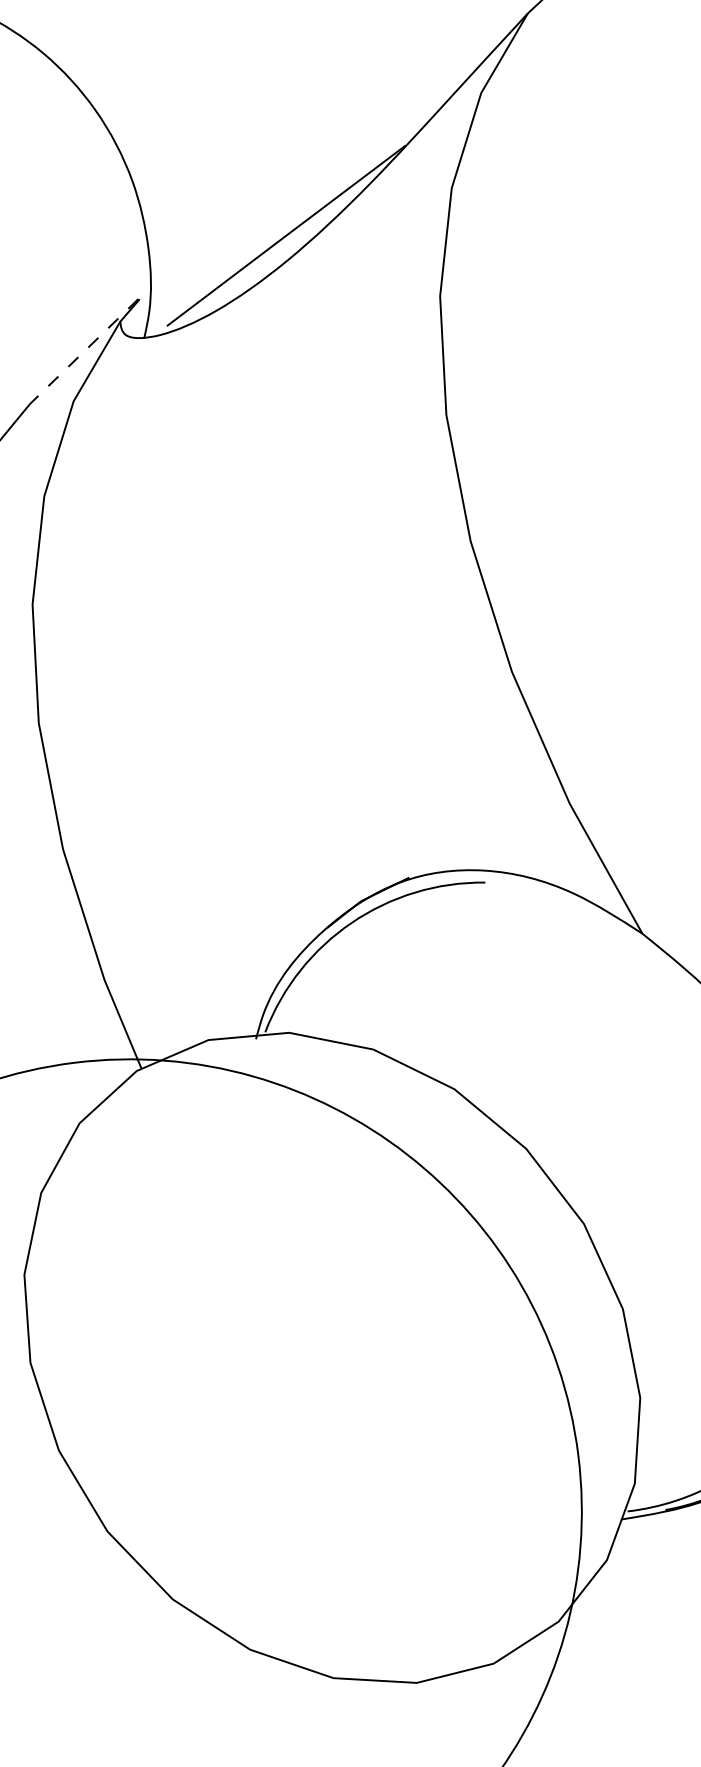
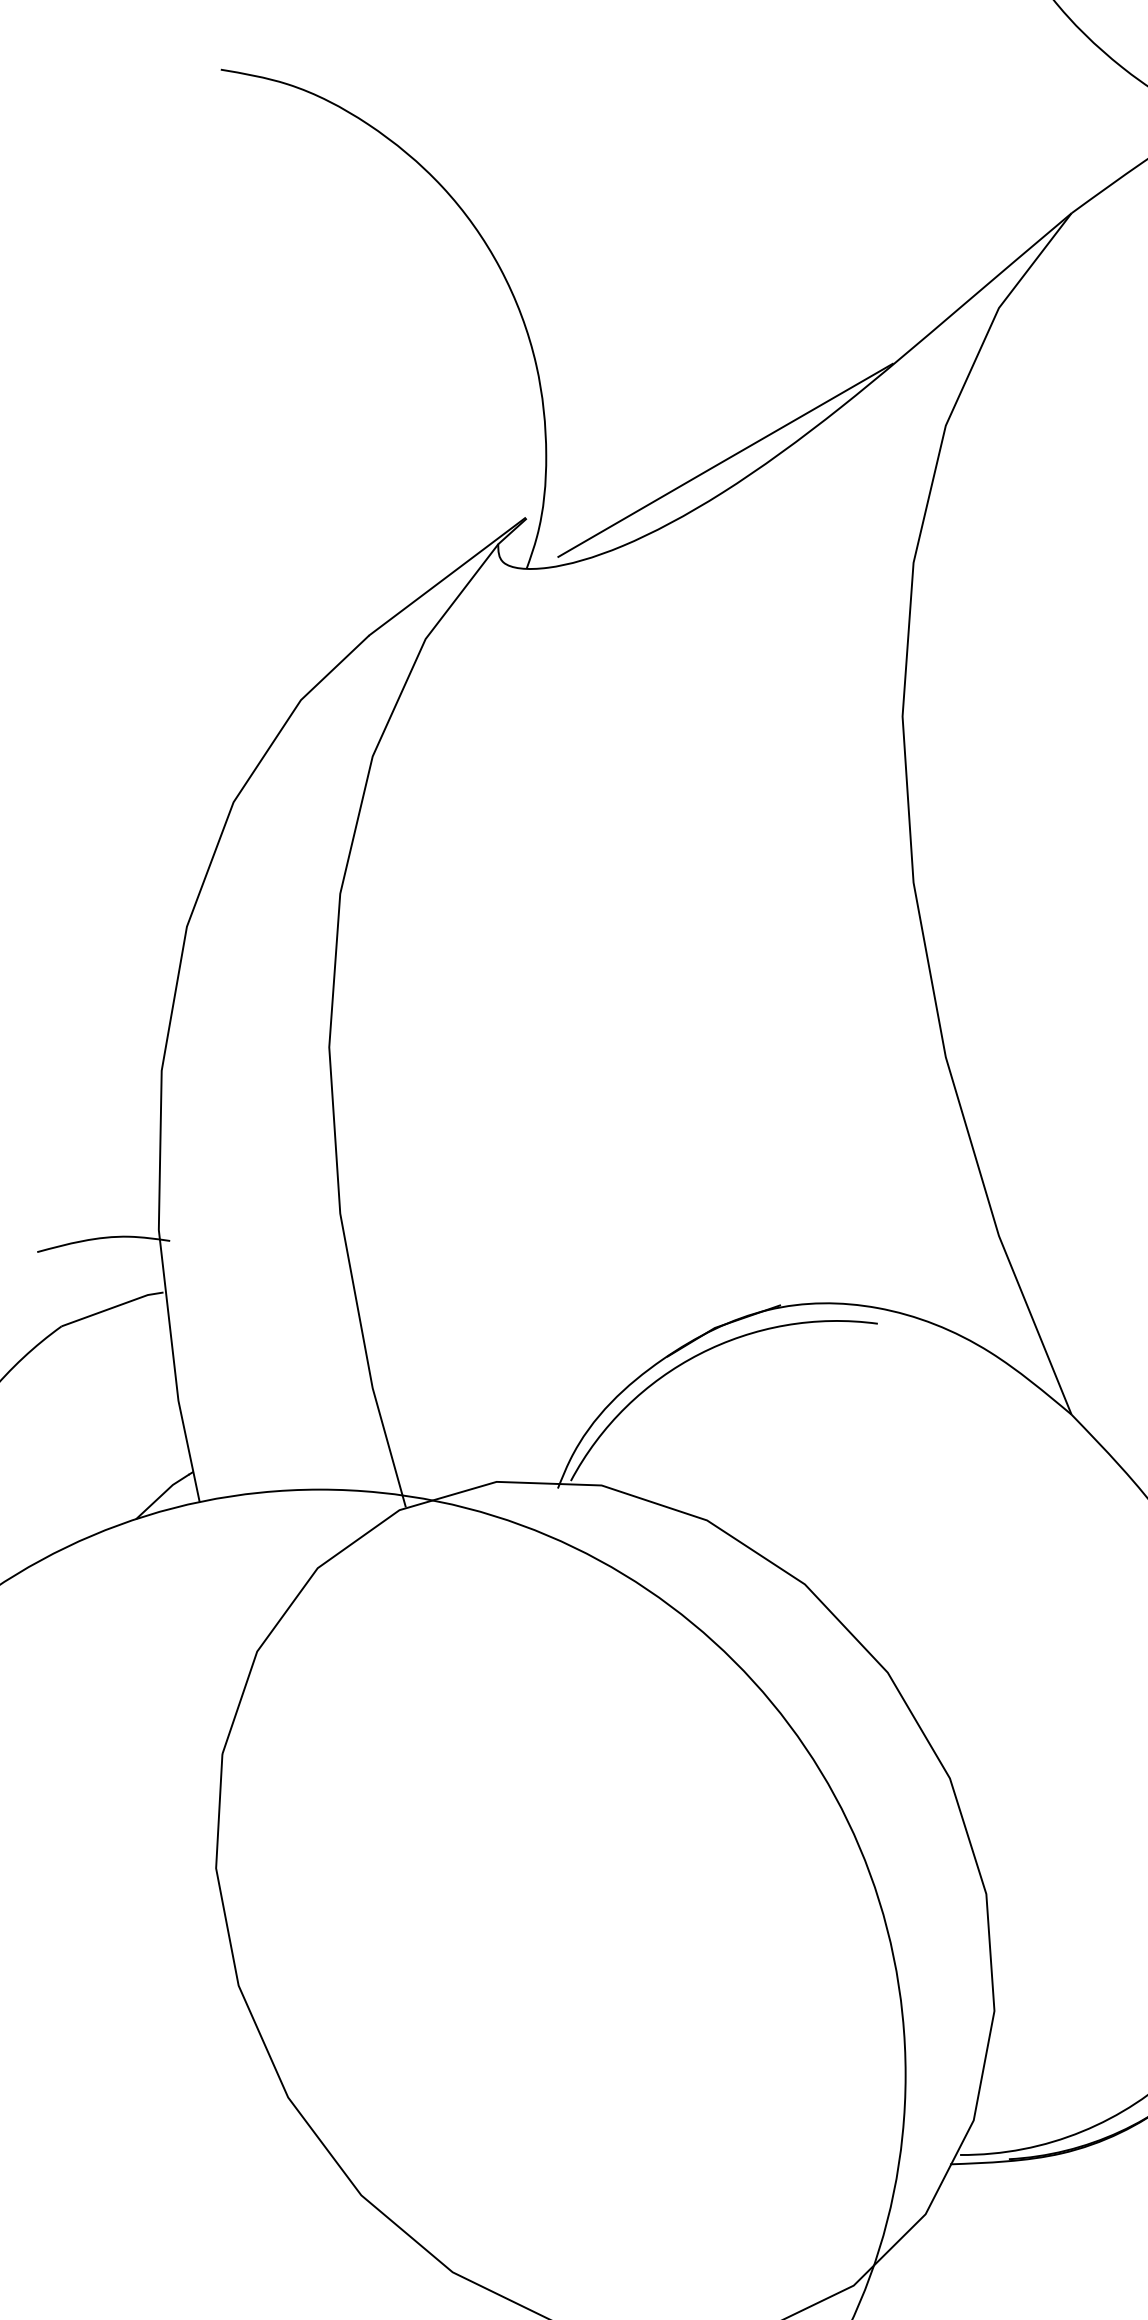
line: (84, 351) -> (447, 576), dashed -> solid

